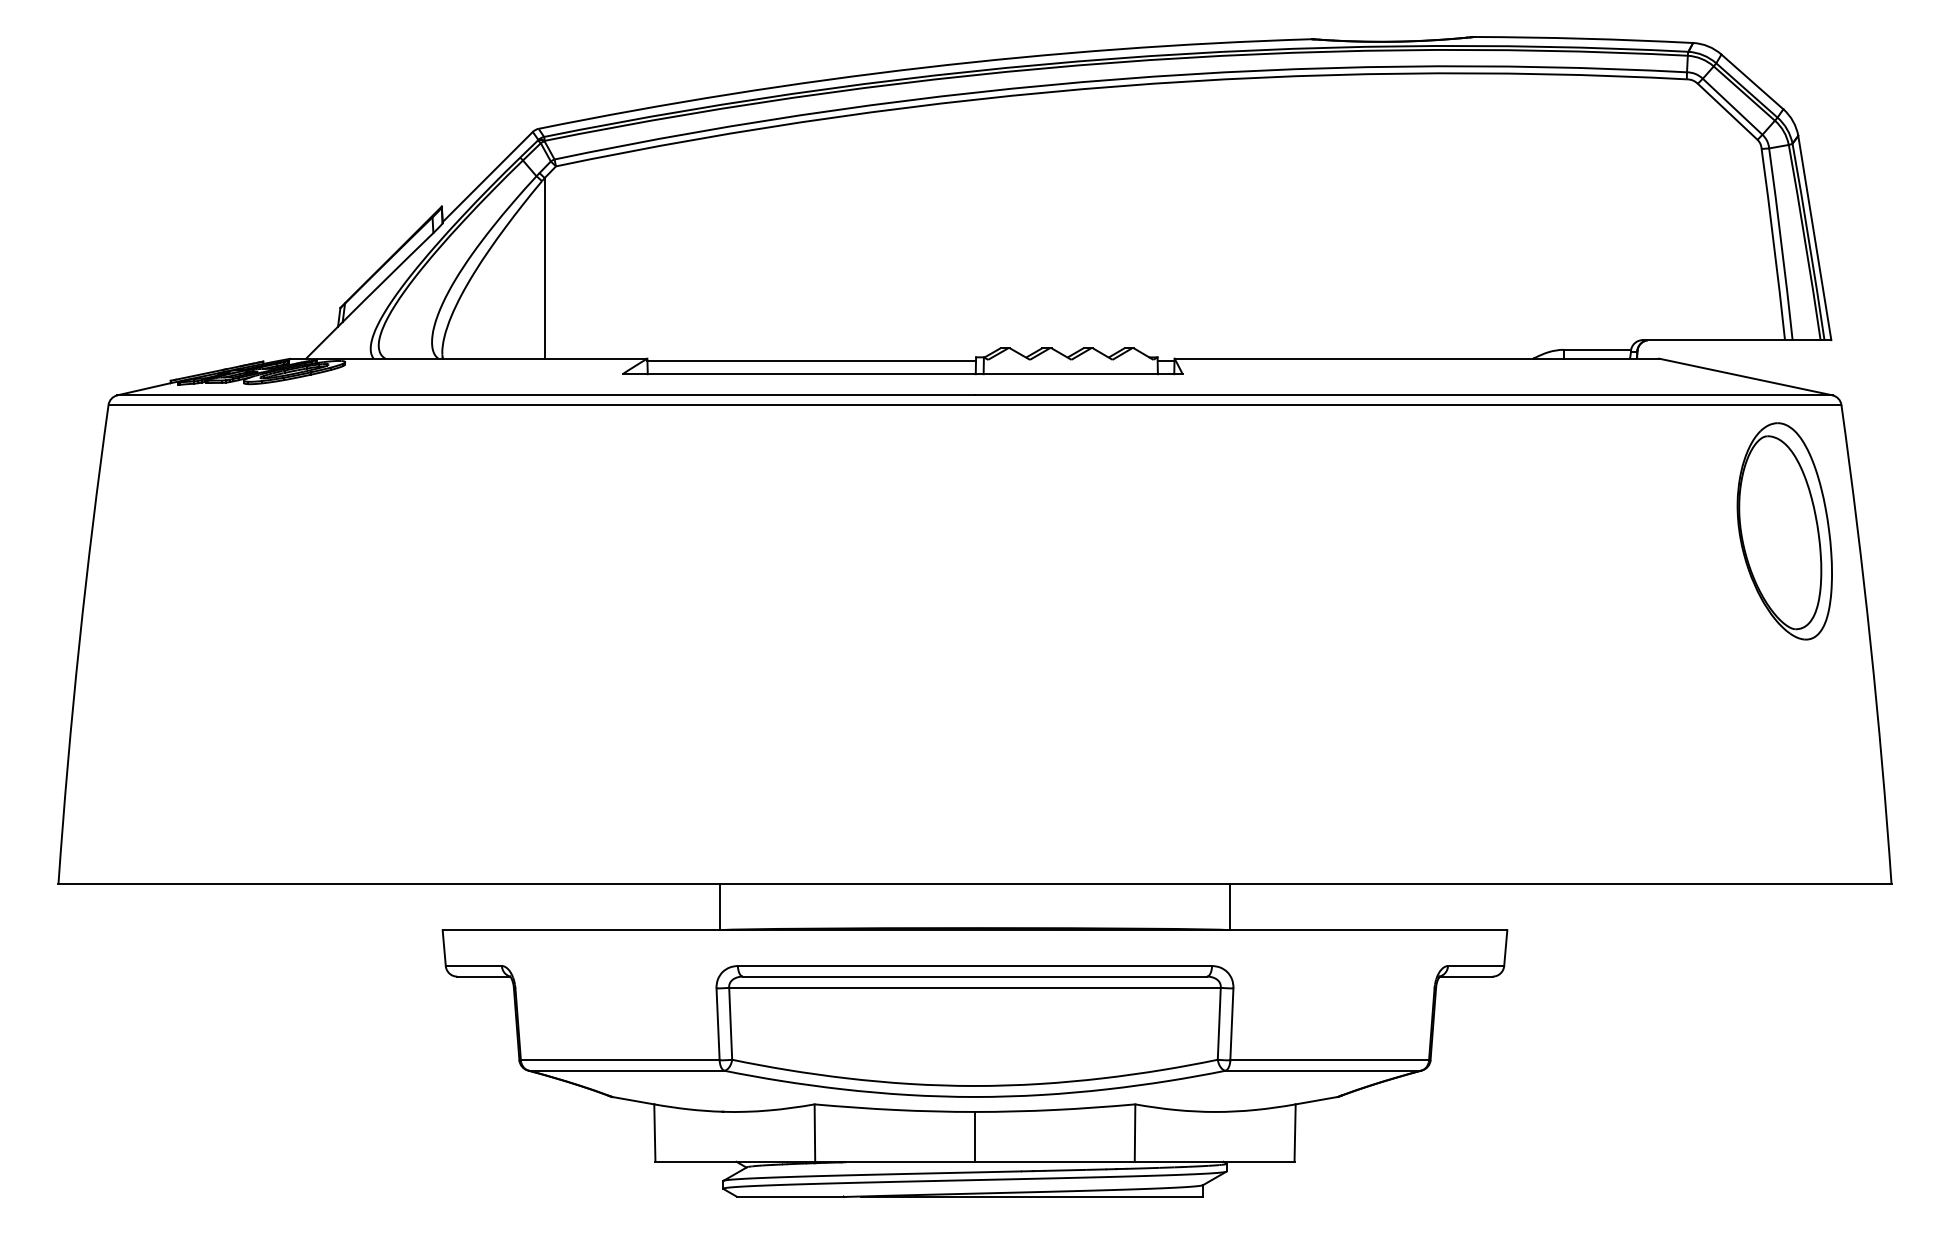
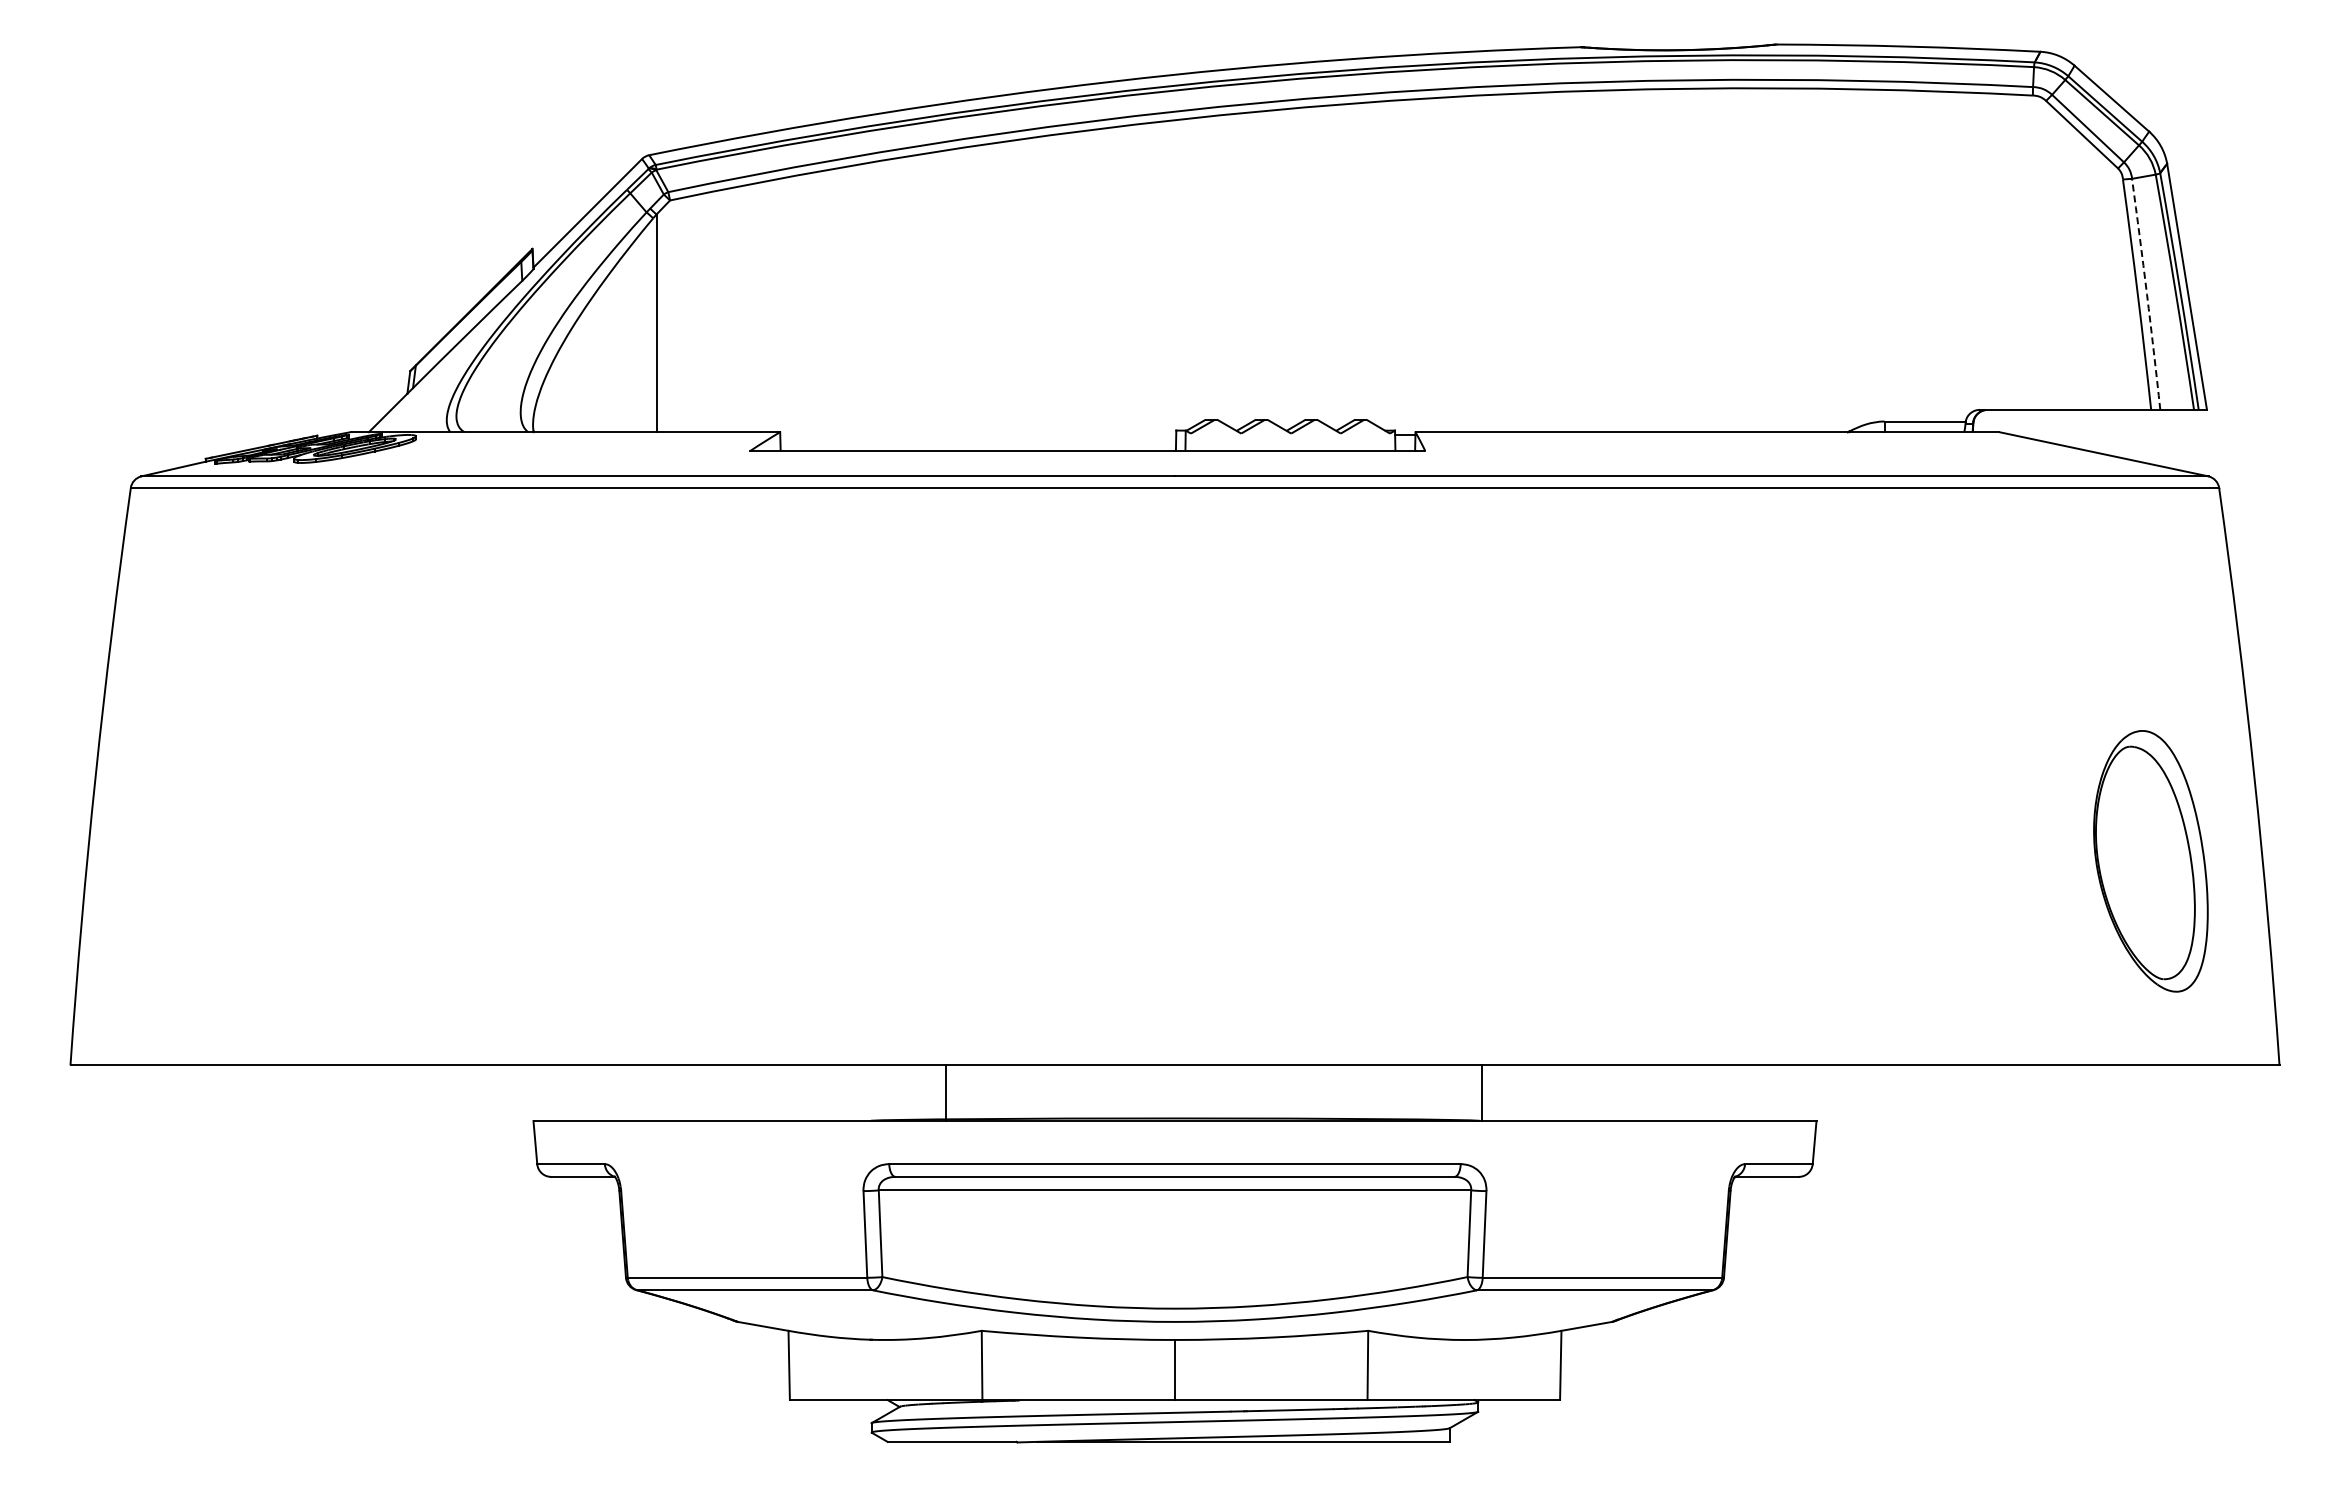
arc: (1781, 244) -> (2146, 294), solid -> dashed
line: (811, 360) -> (978, 434), removed
part: (1784, 531) -> (2150, 861), moved
line: (720, 907) -> (946, 1093), moved

